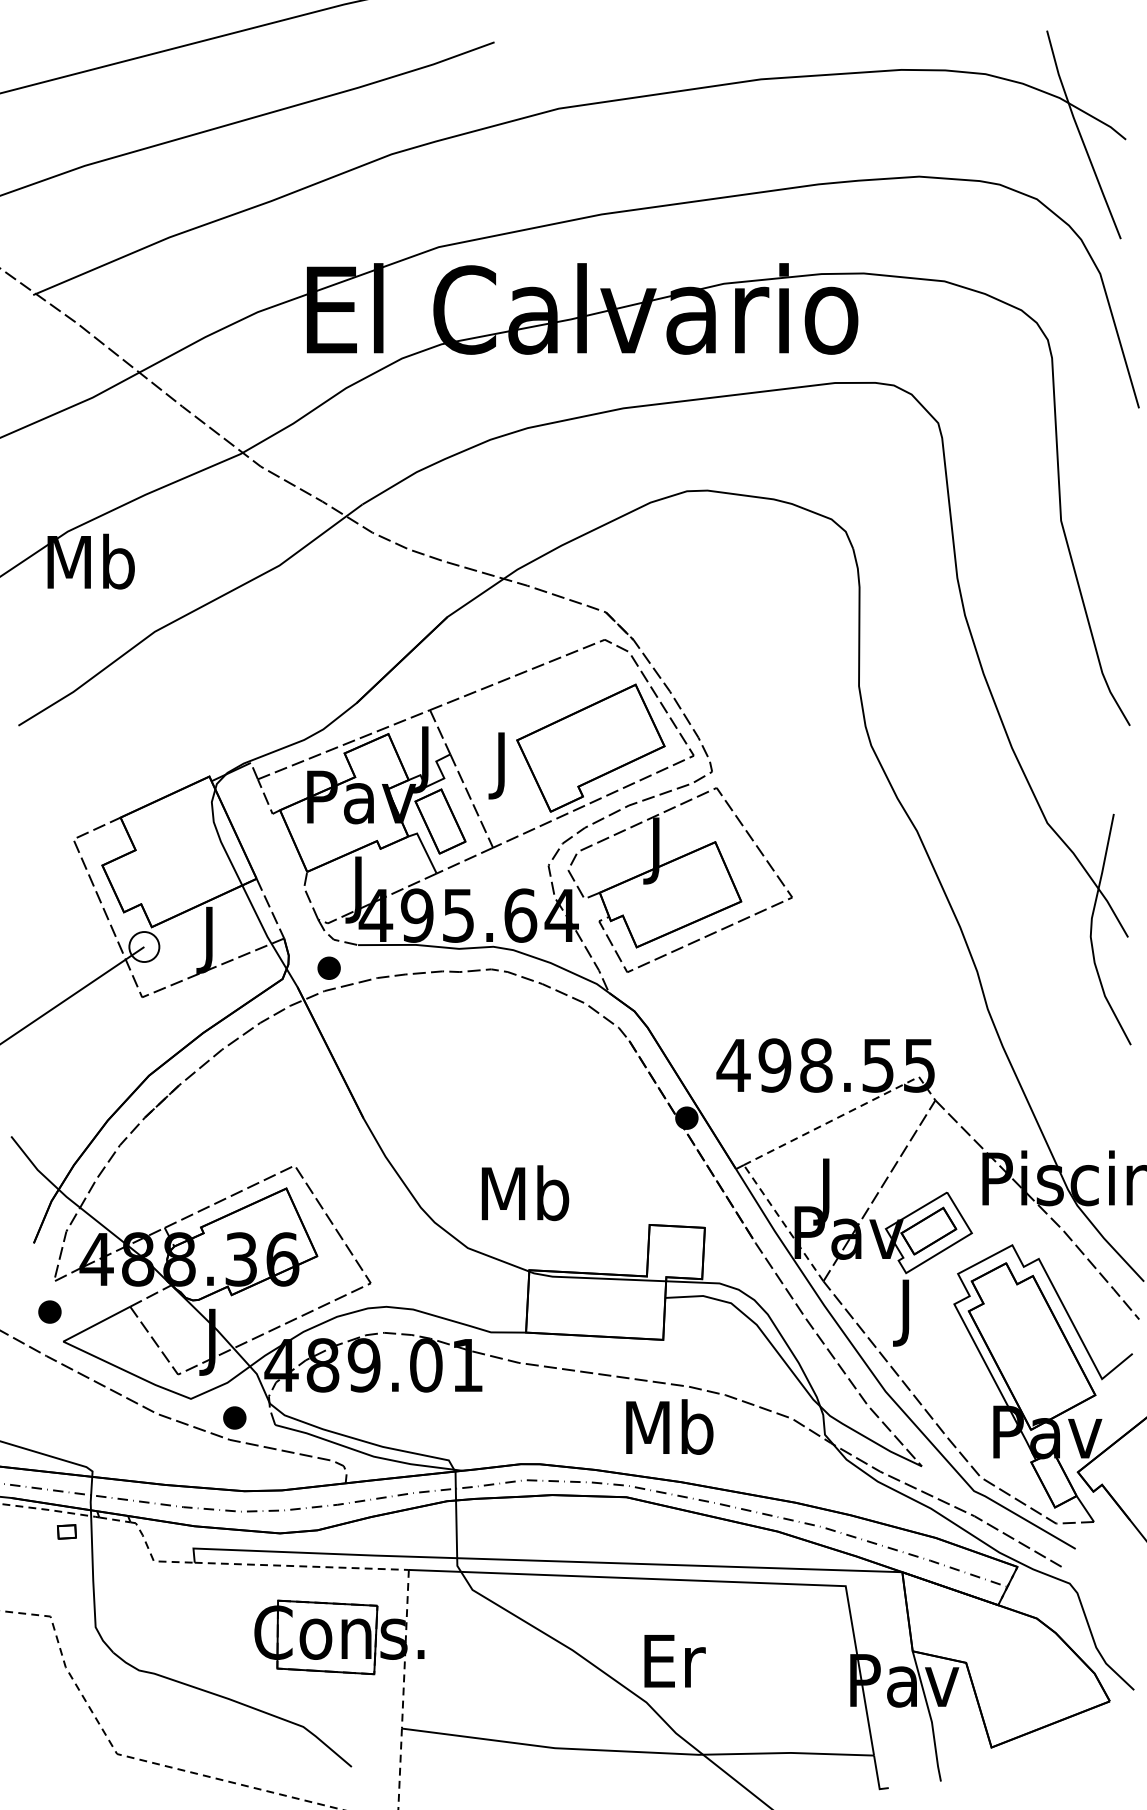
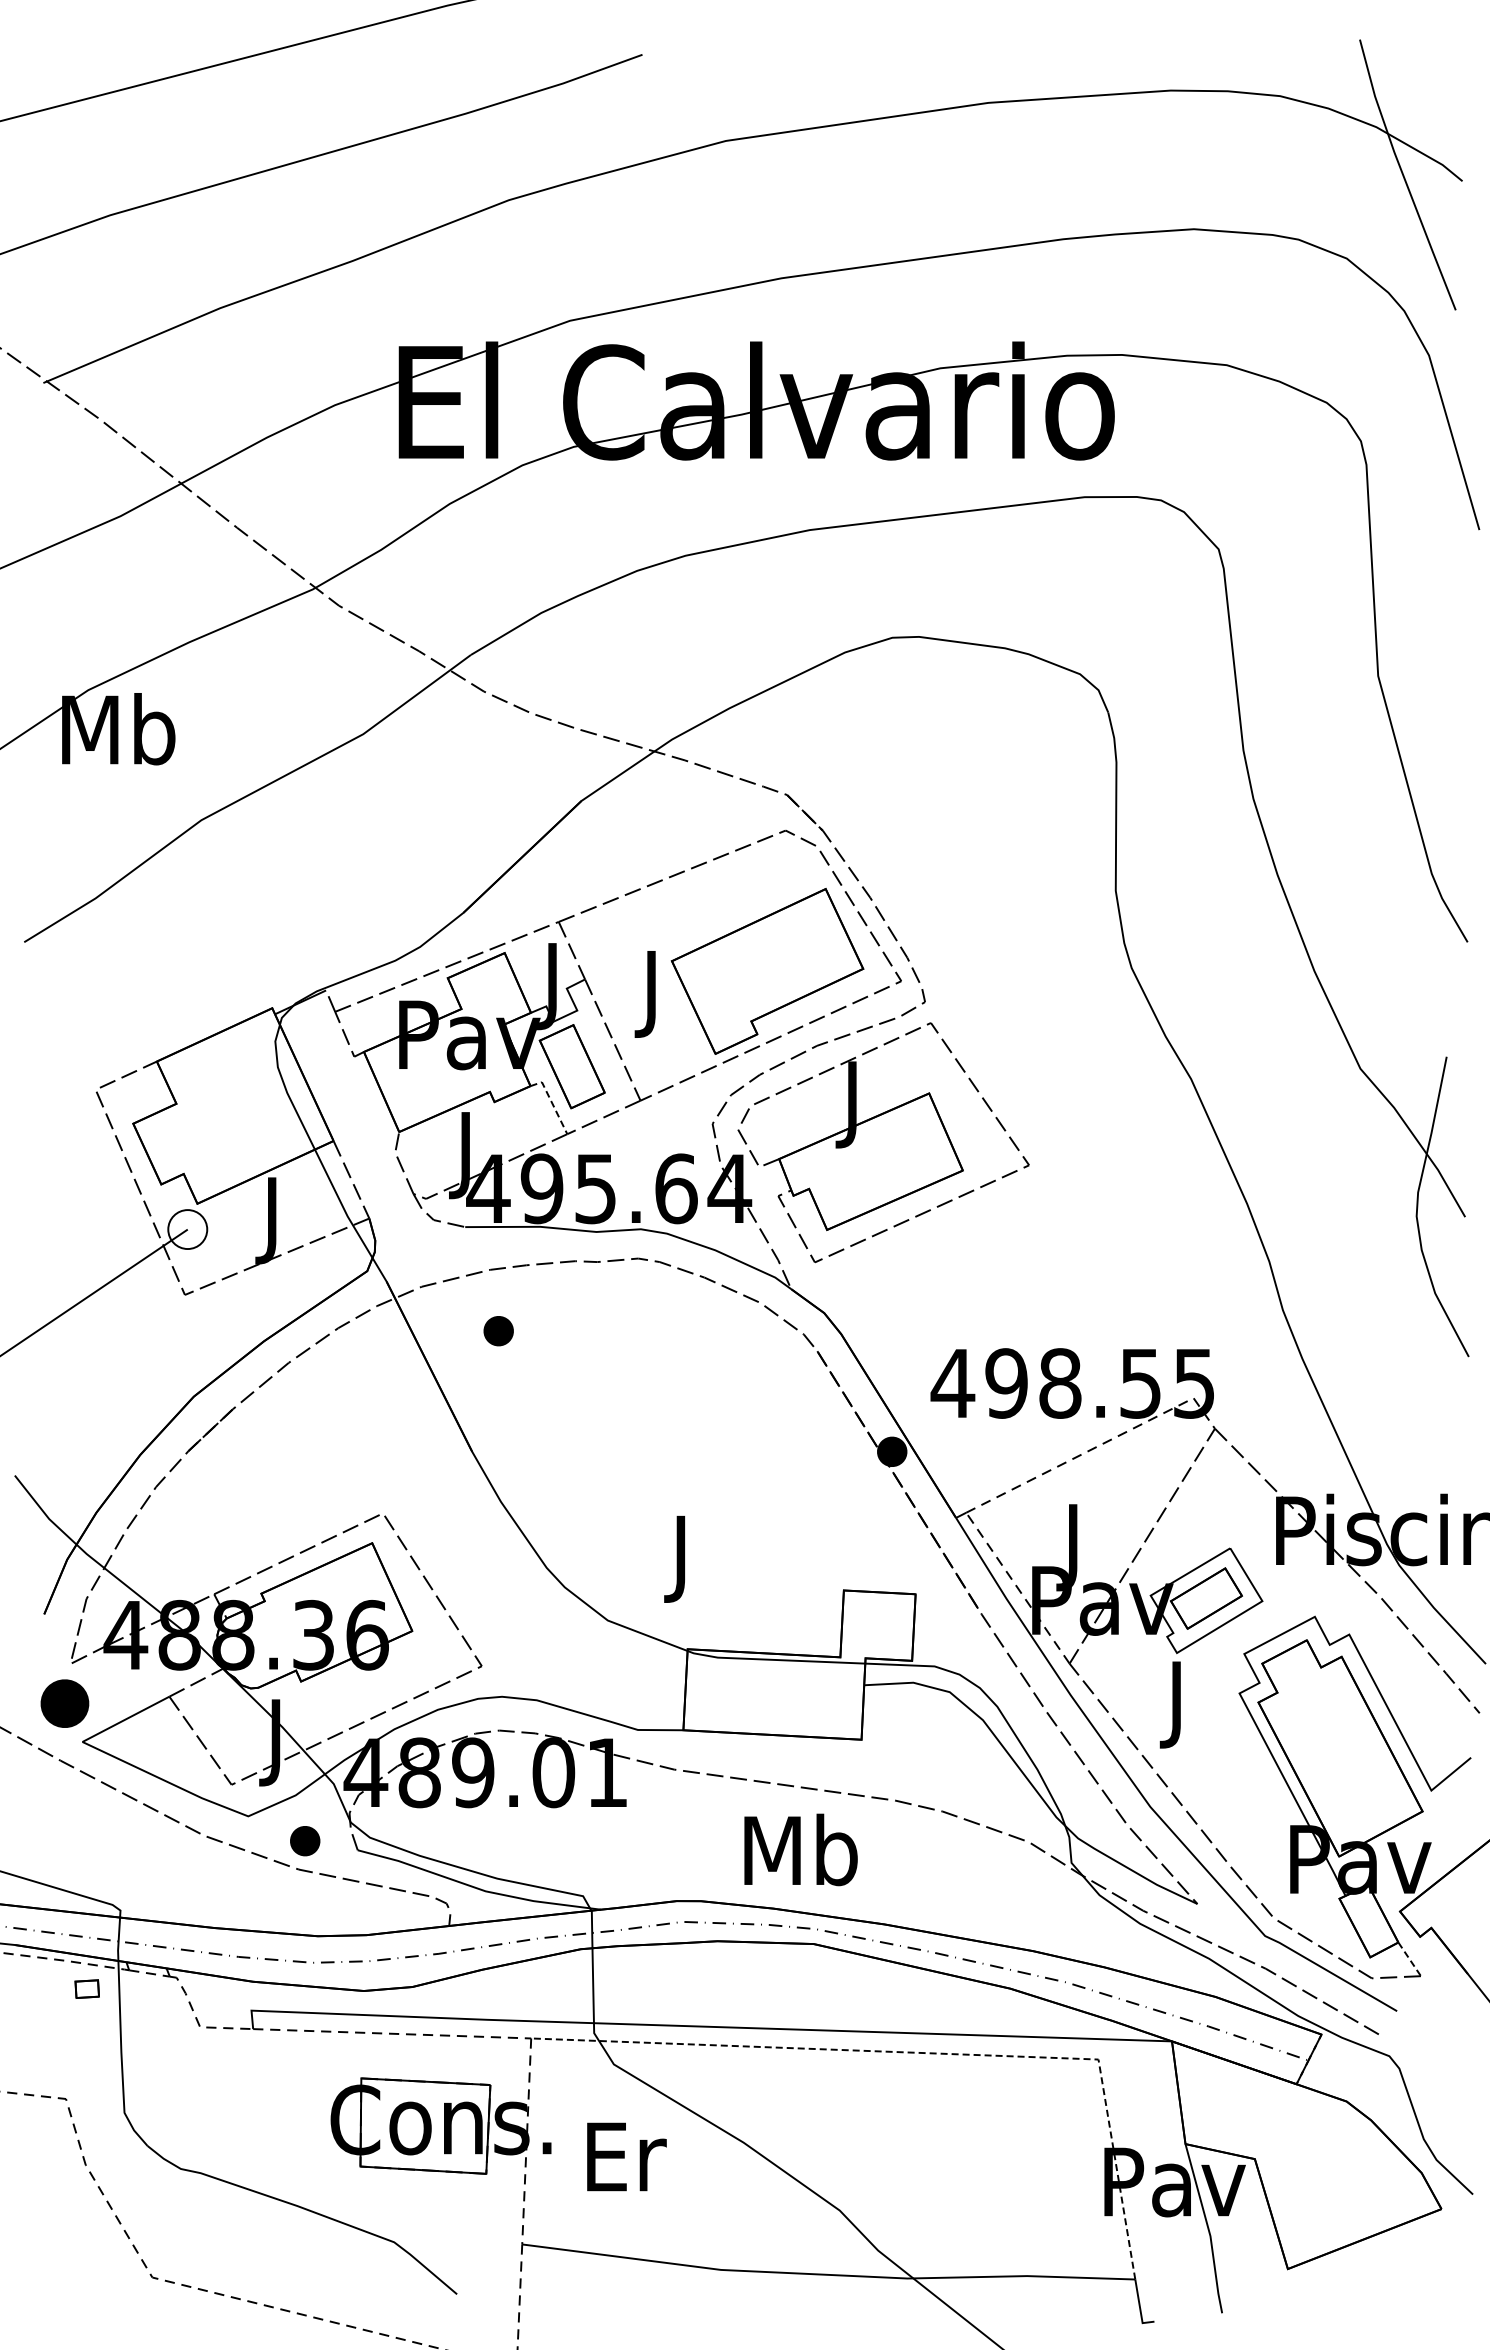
line: (424, 848) -> (551, 1101), solid -> dashed
part: (328, 968) -> (498, 1331), moved
text: (525, 1199) -> (682, 1557), Mb -> J
part: (50, 1311) -> (65, 1703), size x1.6
text: (669, 1426) -> (800, 1849), moved
line: (1085, 1509) -> (1409, 1959), solid -> dashed
line: (713, 1581) -> (926, 2053), solid -> dashed
text: (674, 1660) -> (626, 2156), moved

